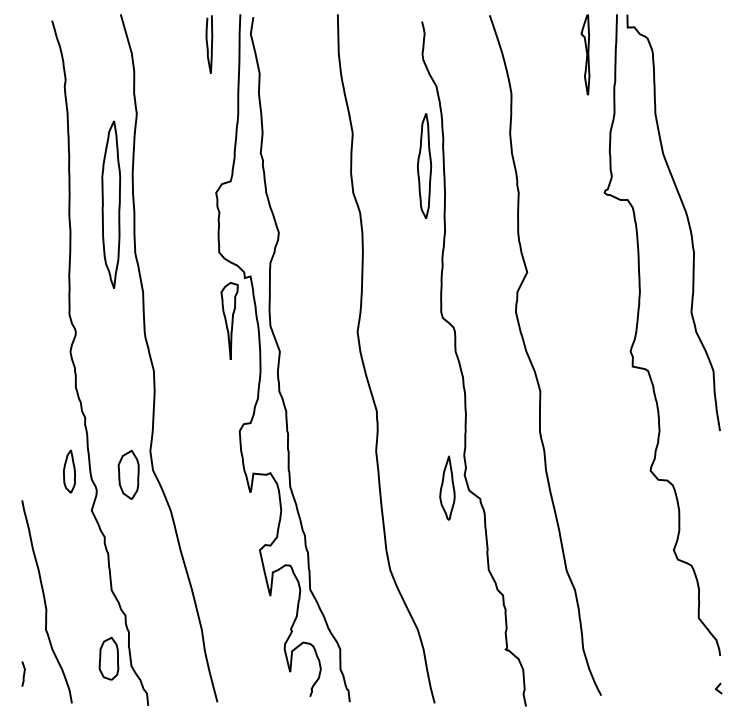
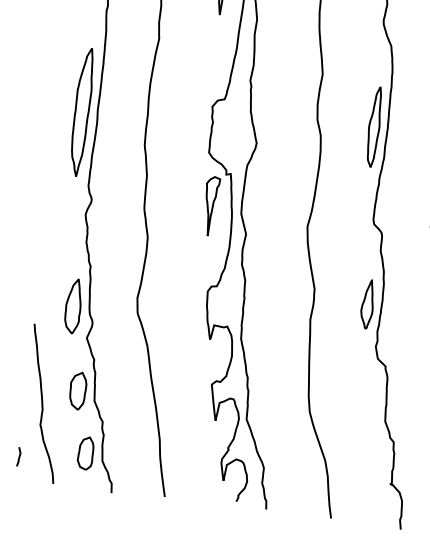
part: (424, 165) -> (374, 126), moved
part: (111, 204) -> (82, 111), moved
part: (69, 471) -> (73, 306), size x1.67
part: (128, 474) -> (77, 390), moved
part: (447, 487) -> (367, 303), moved

